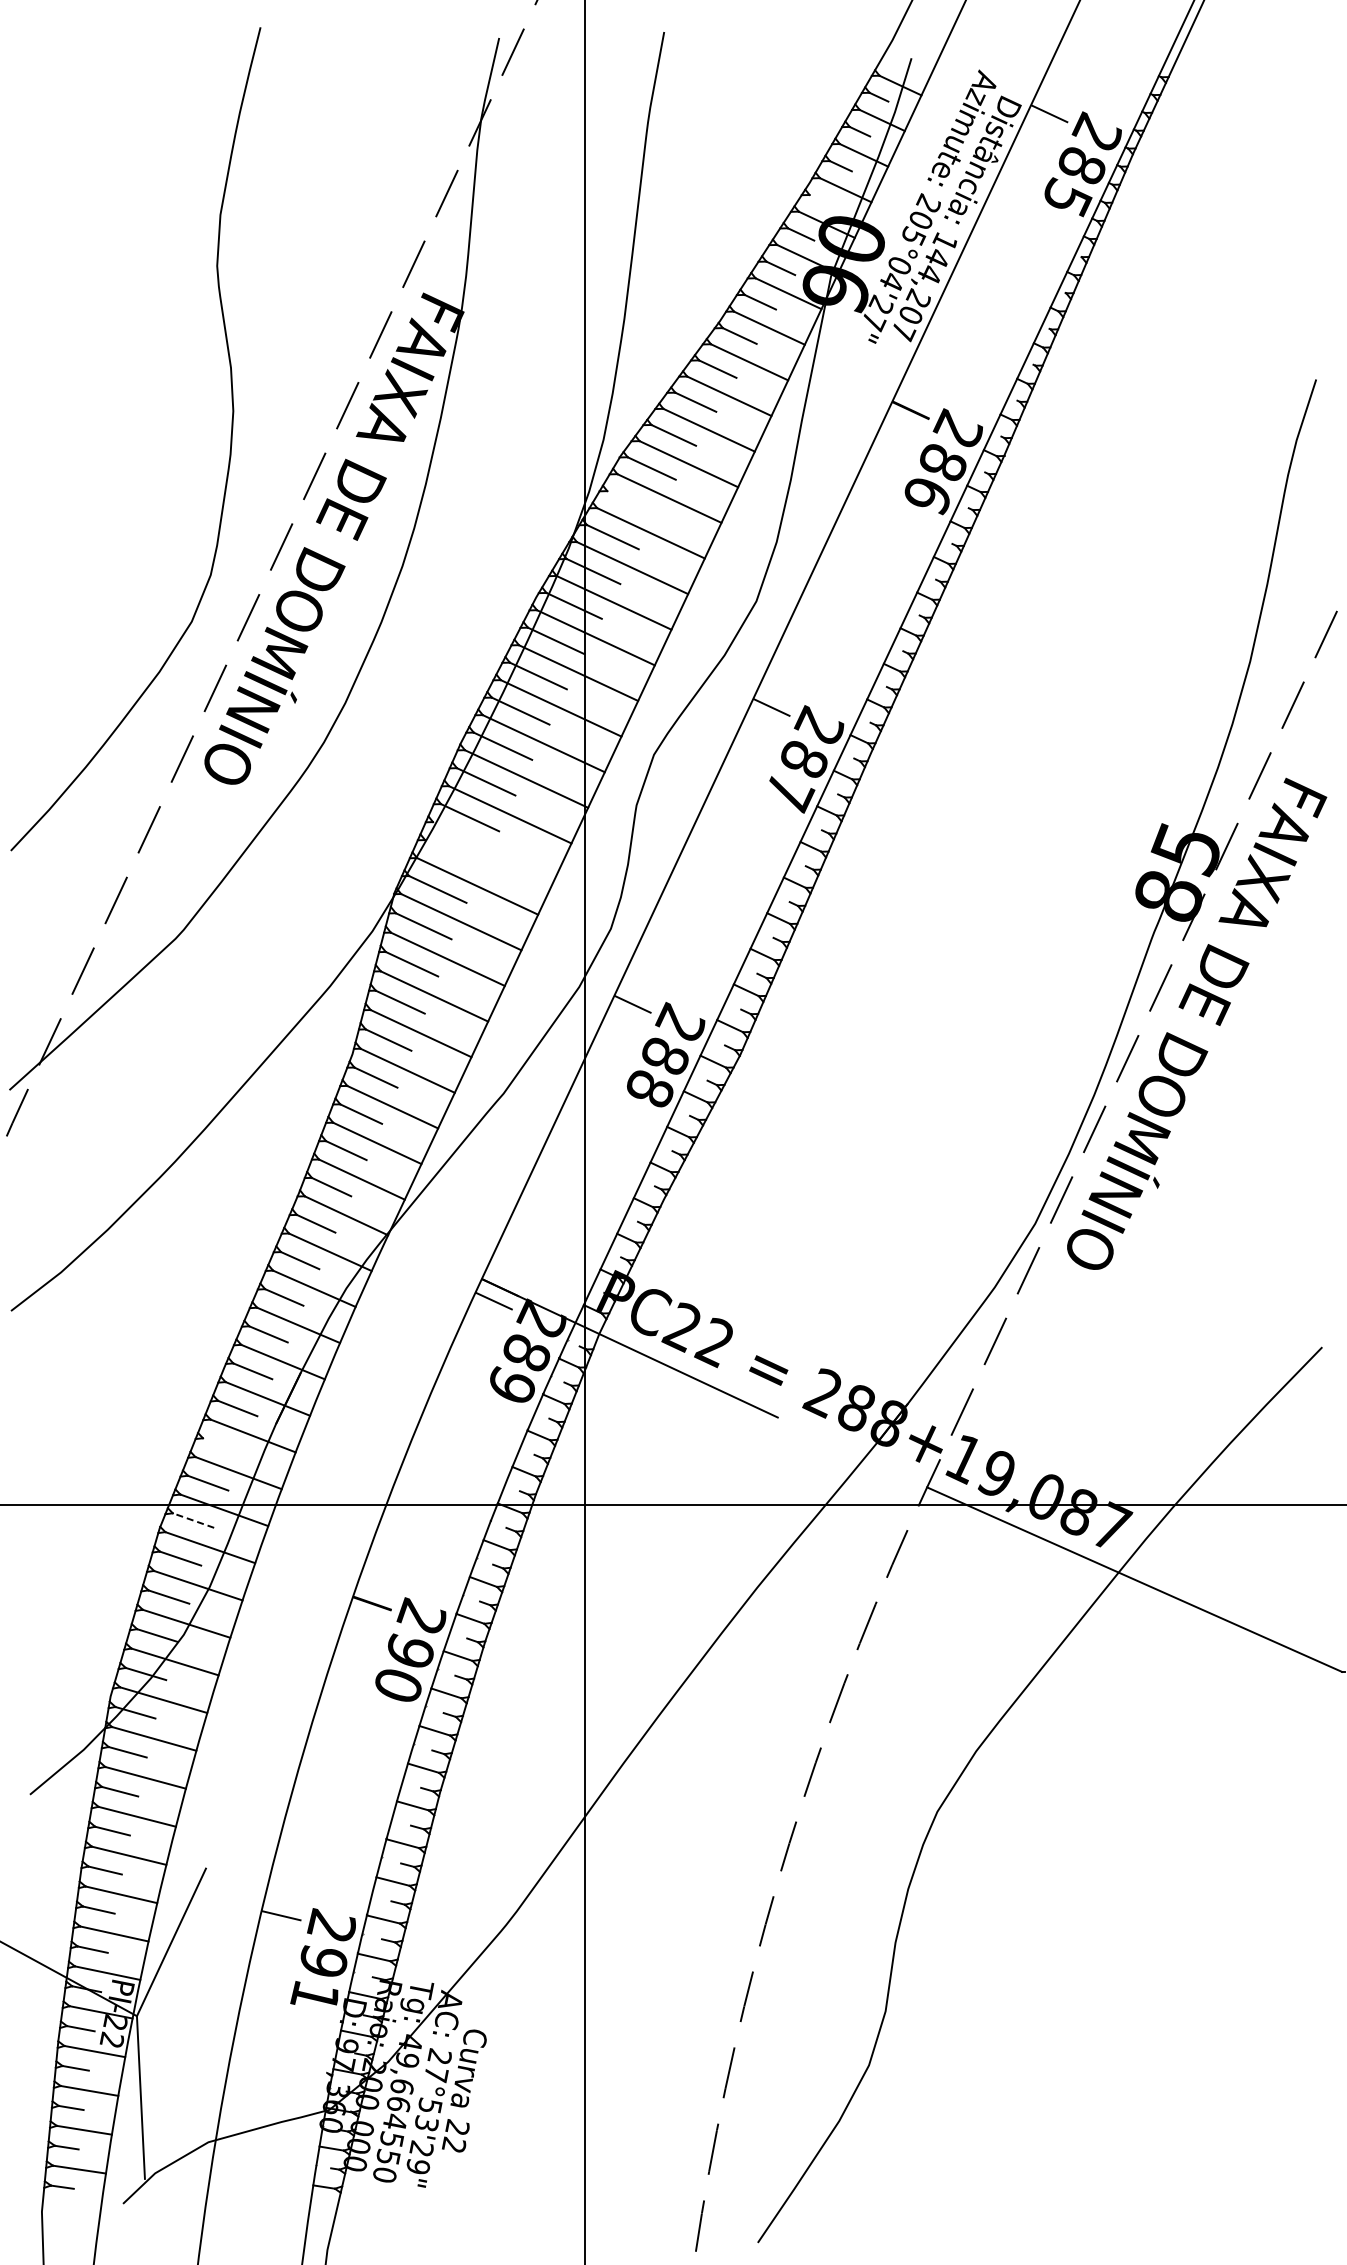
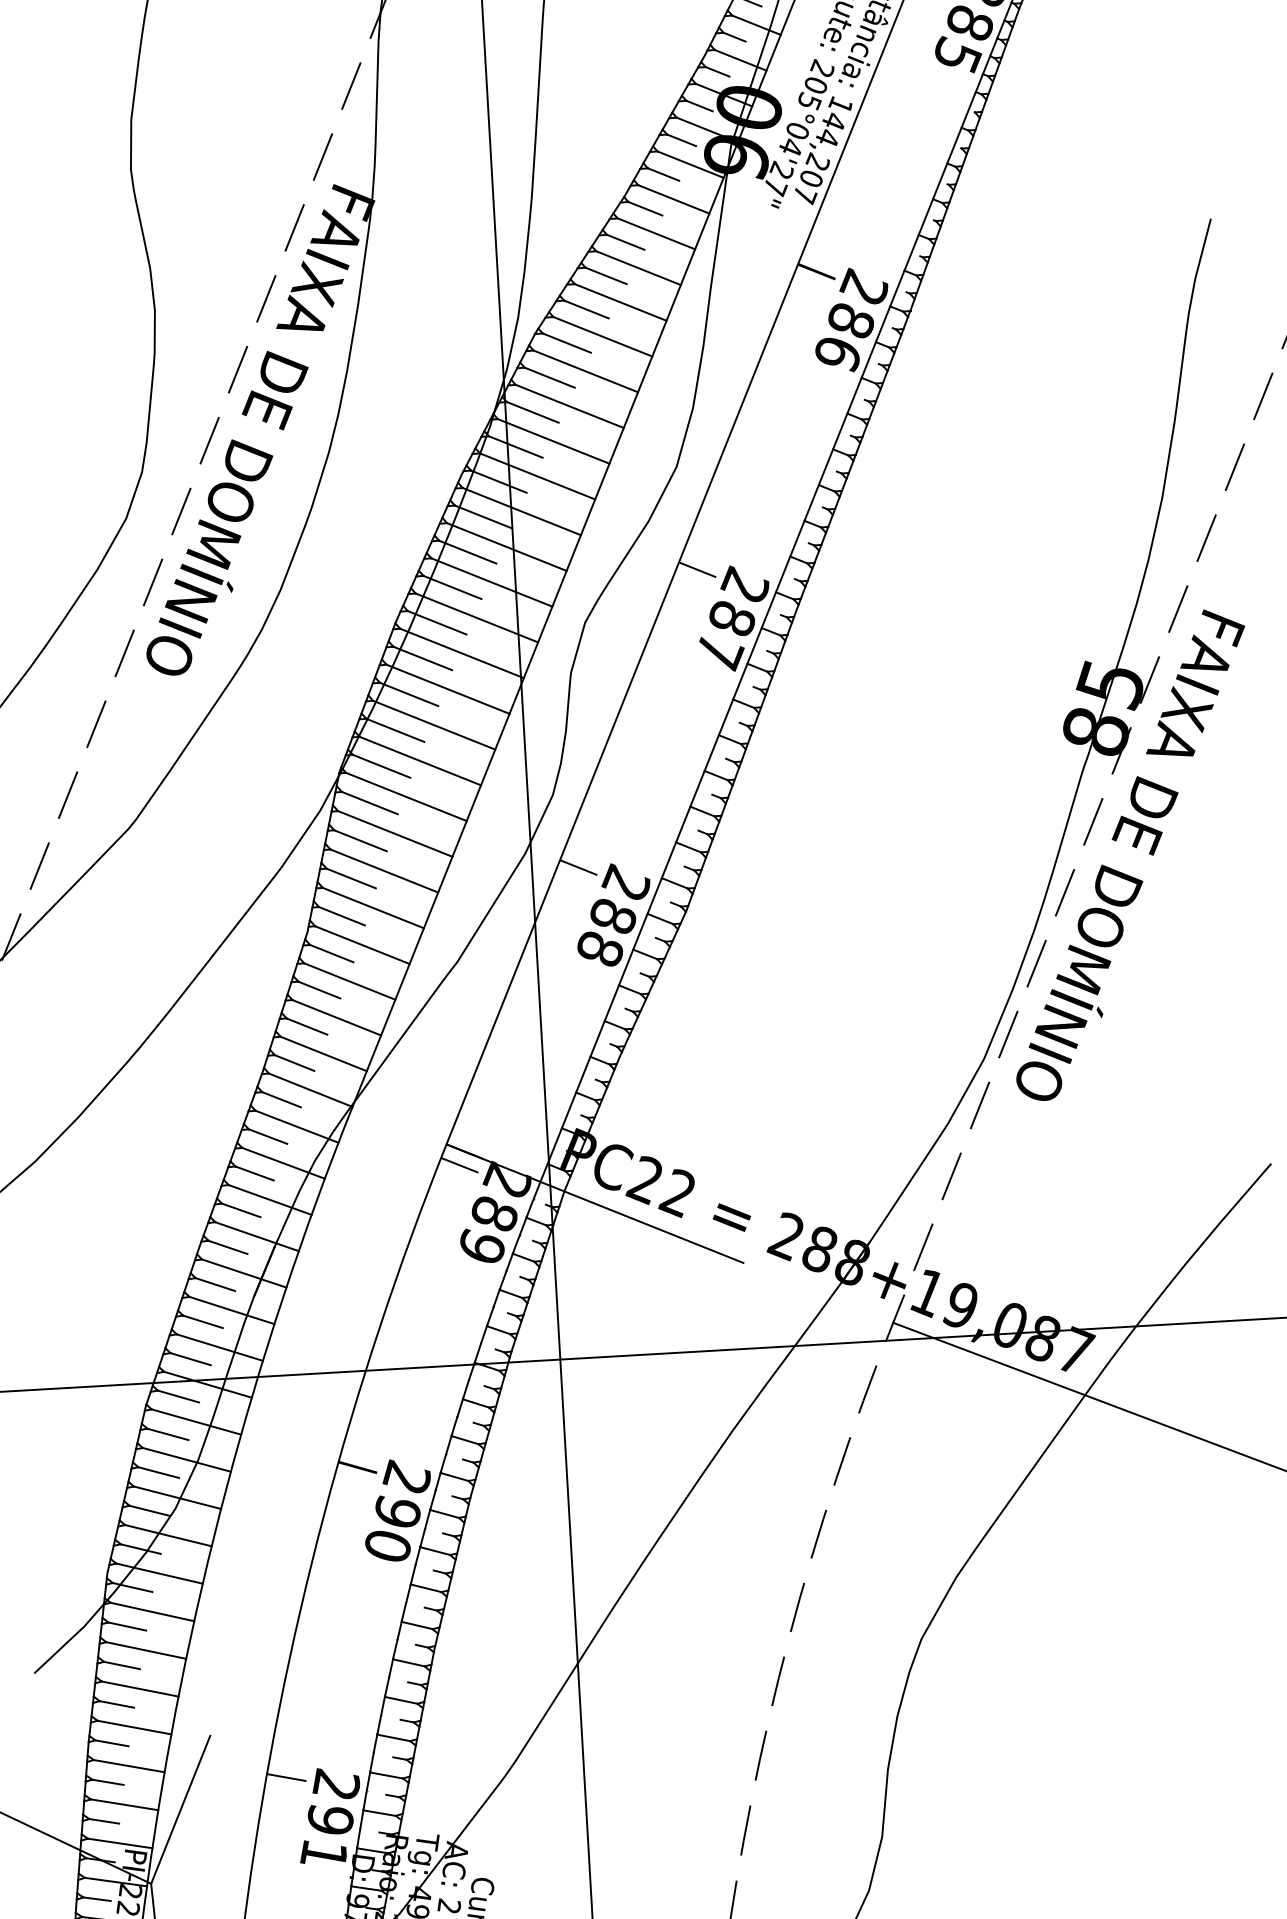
line: (821, 200) -> (717, 71), added
line: (632, 502) -> (549, 377), added
line: (493, 850) -> (433, 725), added
line: (453, 853) -> (394, 730), added
line: (222, 1445) -> (202, 1321), added
line: (193, 1520) -> (178, 1396), dashed -> solid

